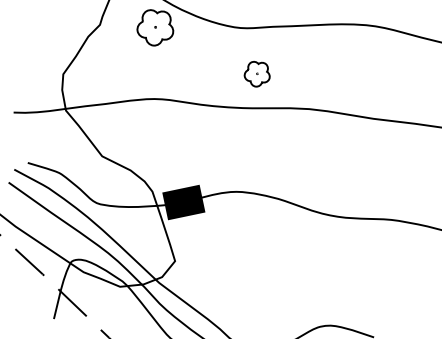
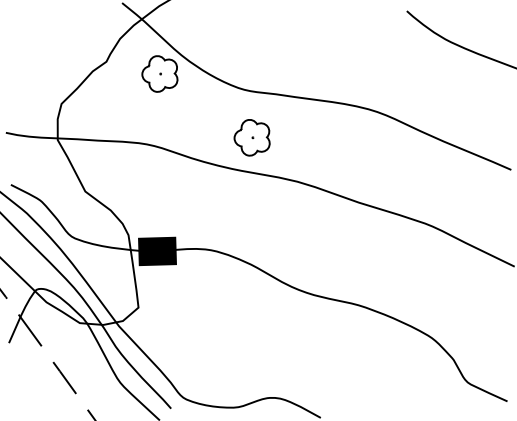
part: (256, 73) -> (251, 137), size x1.43

